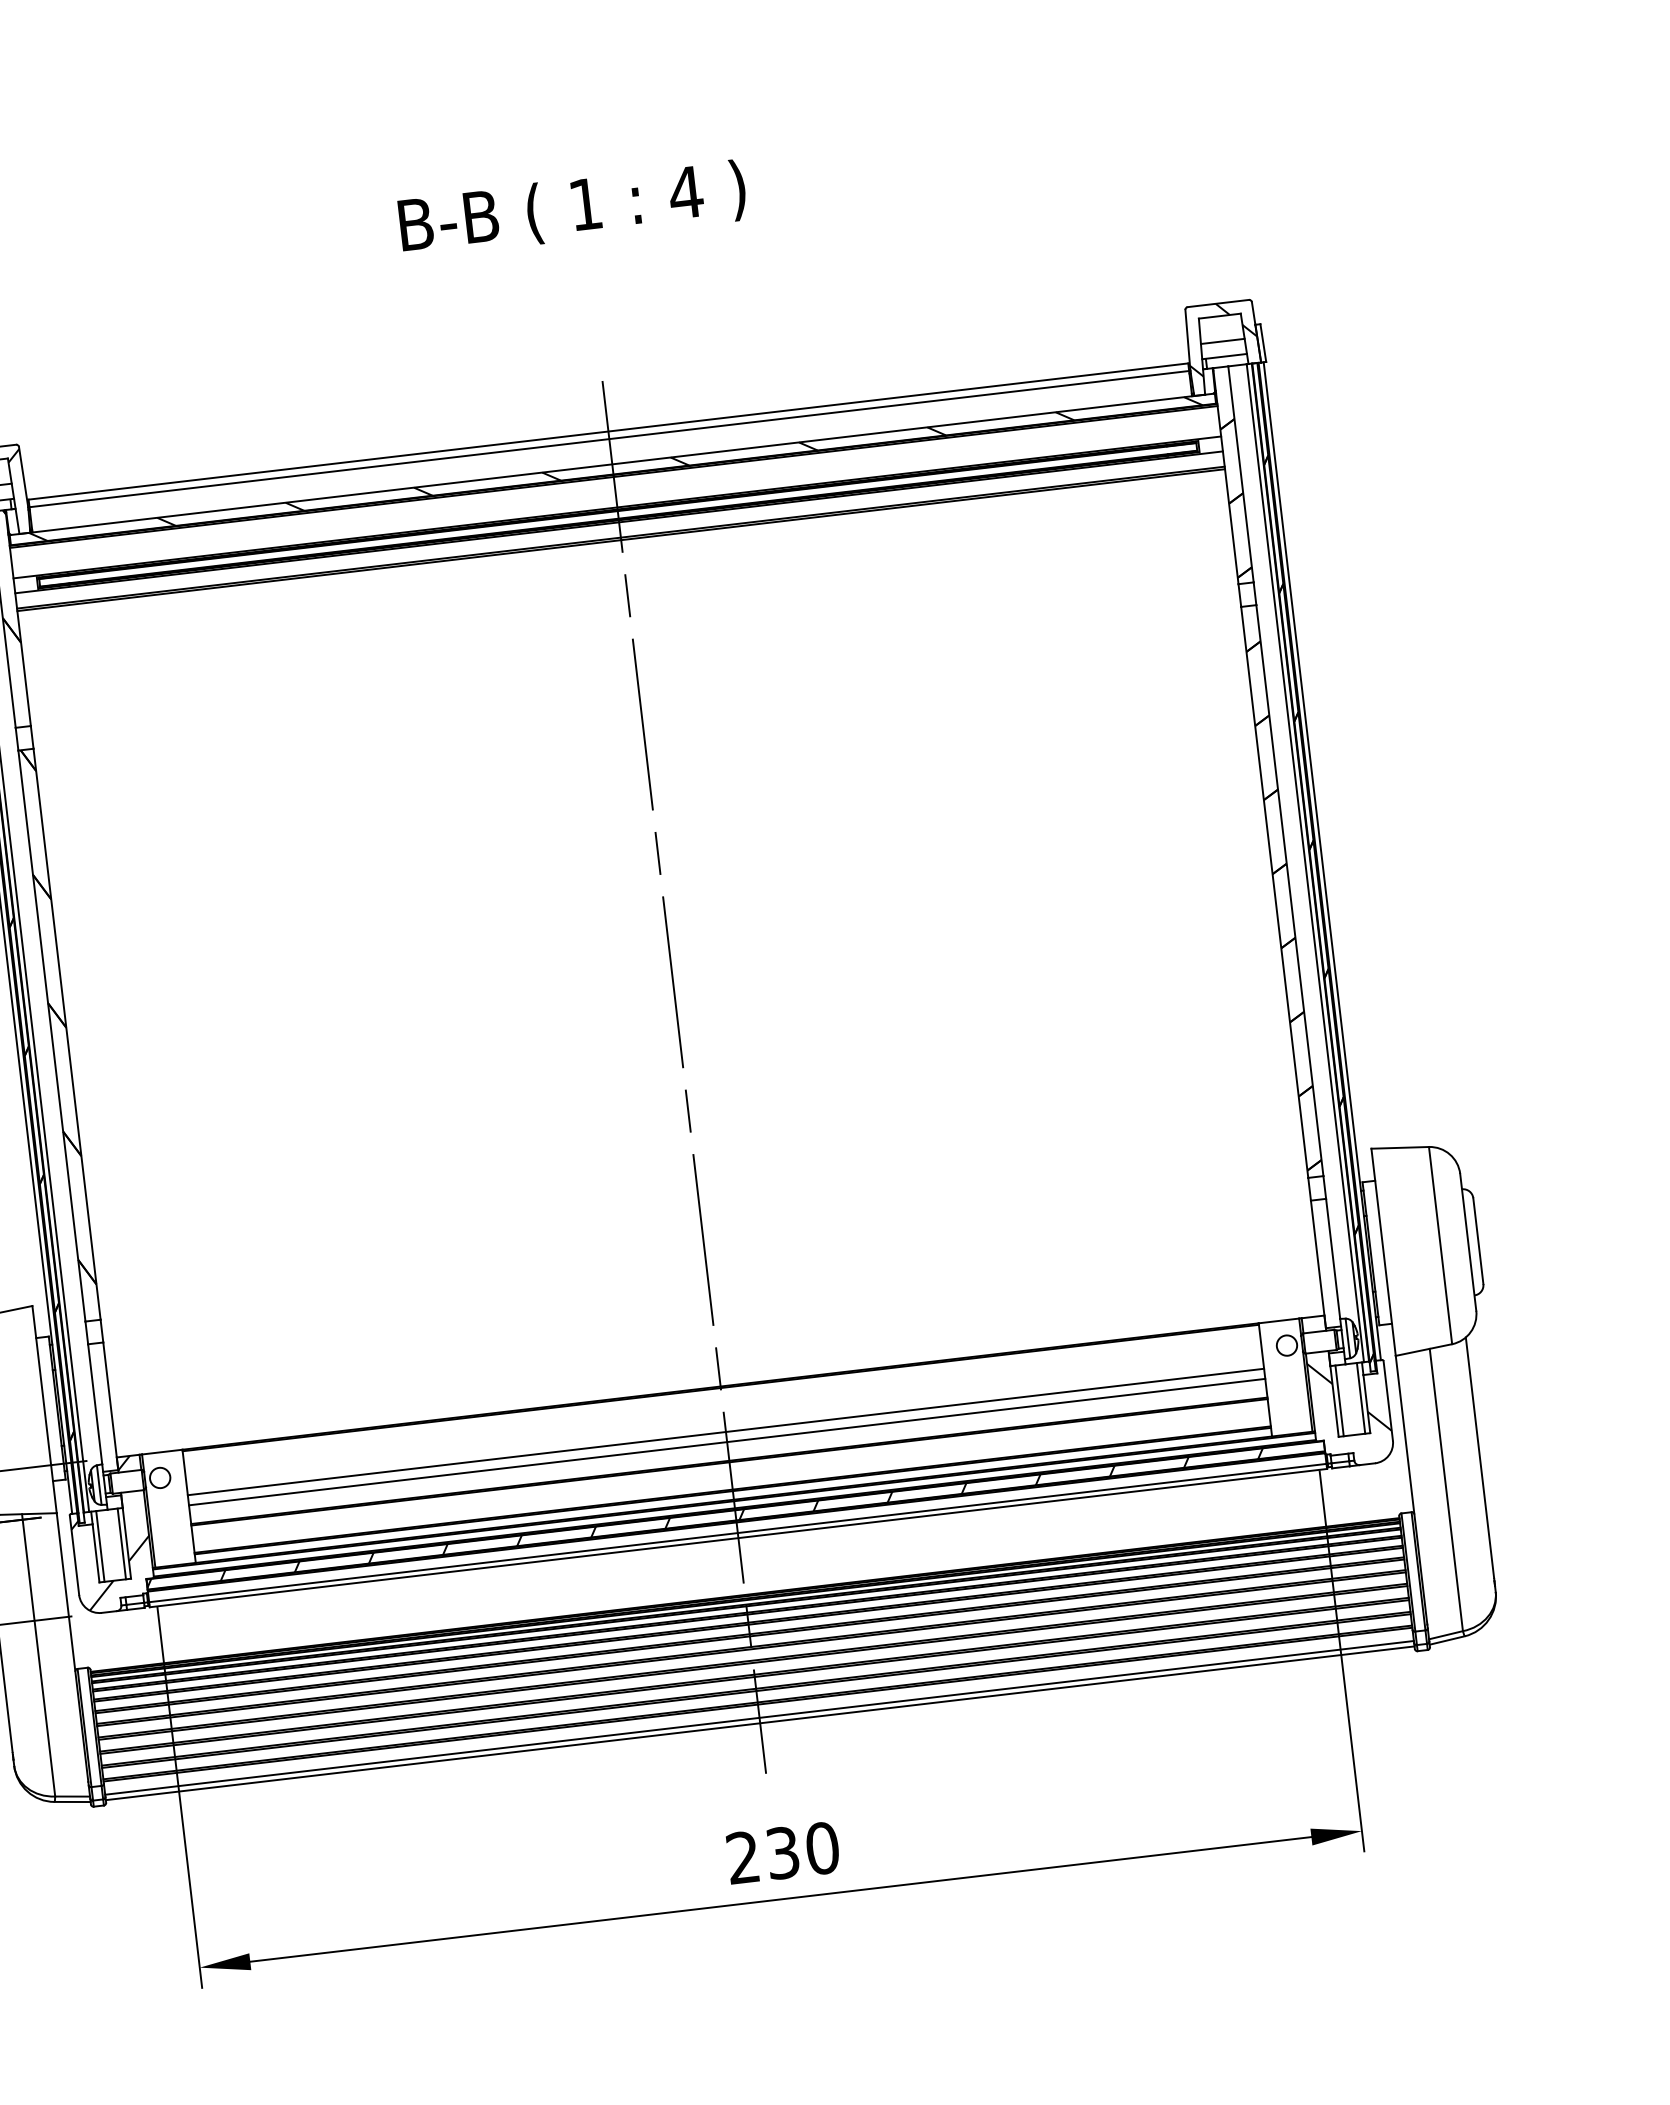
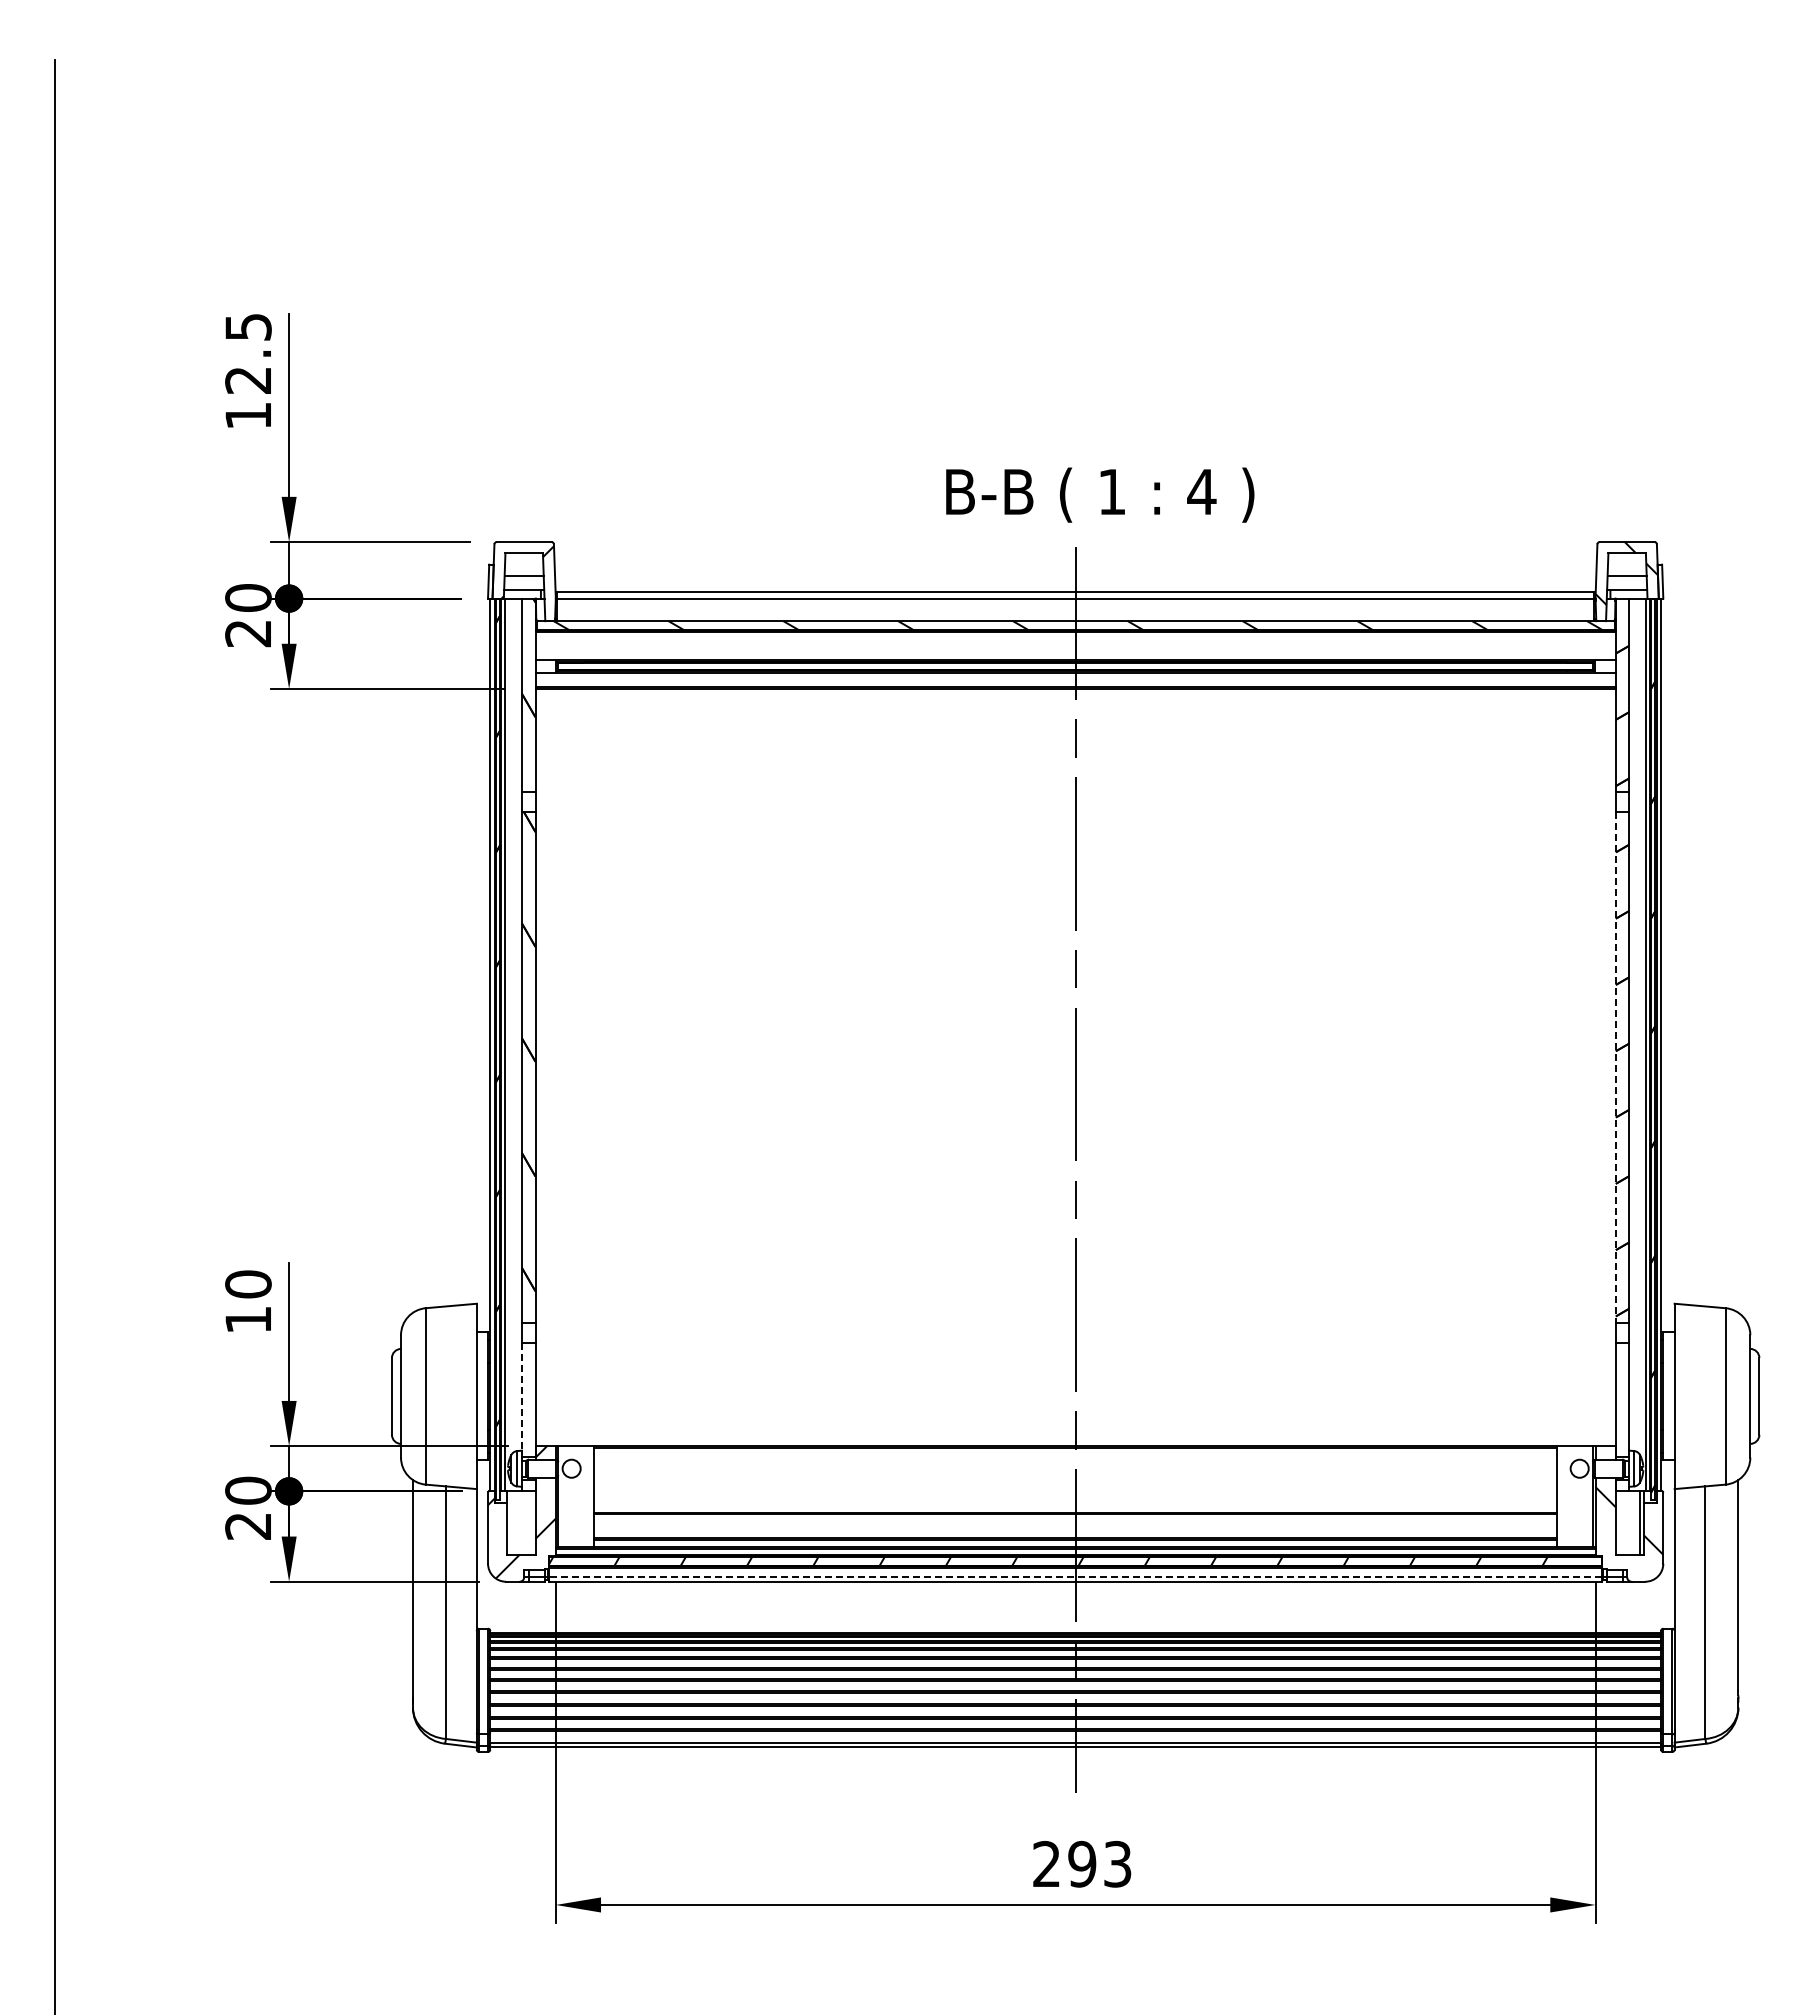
text: (572, 208) -> (1100, 494), moved
line: (1274, 893) -> (1615, 1068), solid -> dashed
line: (1339, 1400) -> (1620, 1522), removed
line: (94, 1403) -> (521, 1396), solid -> dashed
line: (725, 1431) -> (1075, 1486), removed
line: (726, 1441) -> (1075, 1495), removed
line: (737, 1533) -> (1075, 1577), solid -> dashed
line: (121, 1543) -> (530, 1522), removed
line: (100, 1545) -> (511, 1522), removed
text: (802, 1851) -> (1099, 1864), 230 -> 293

